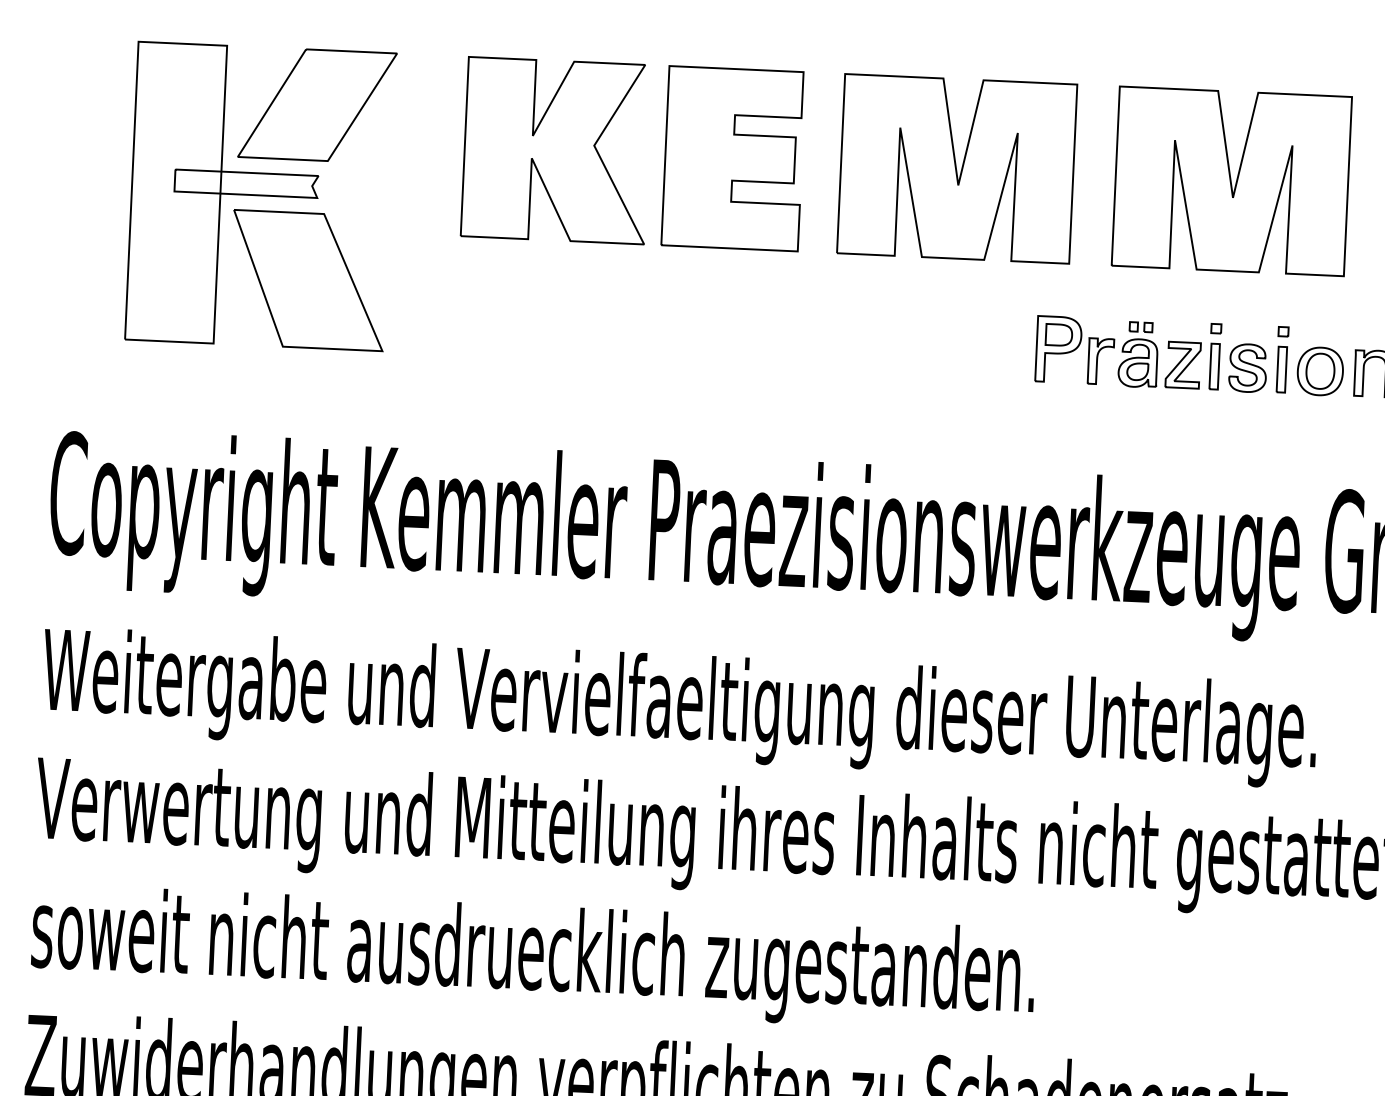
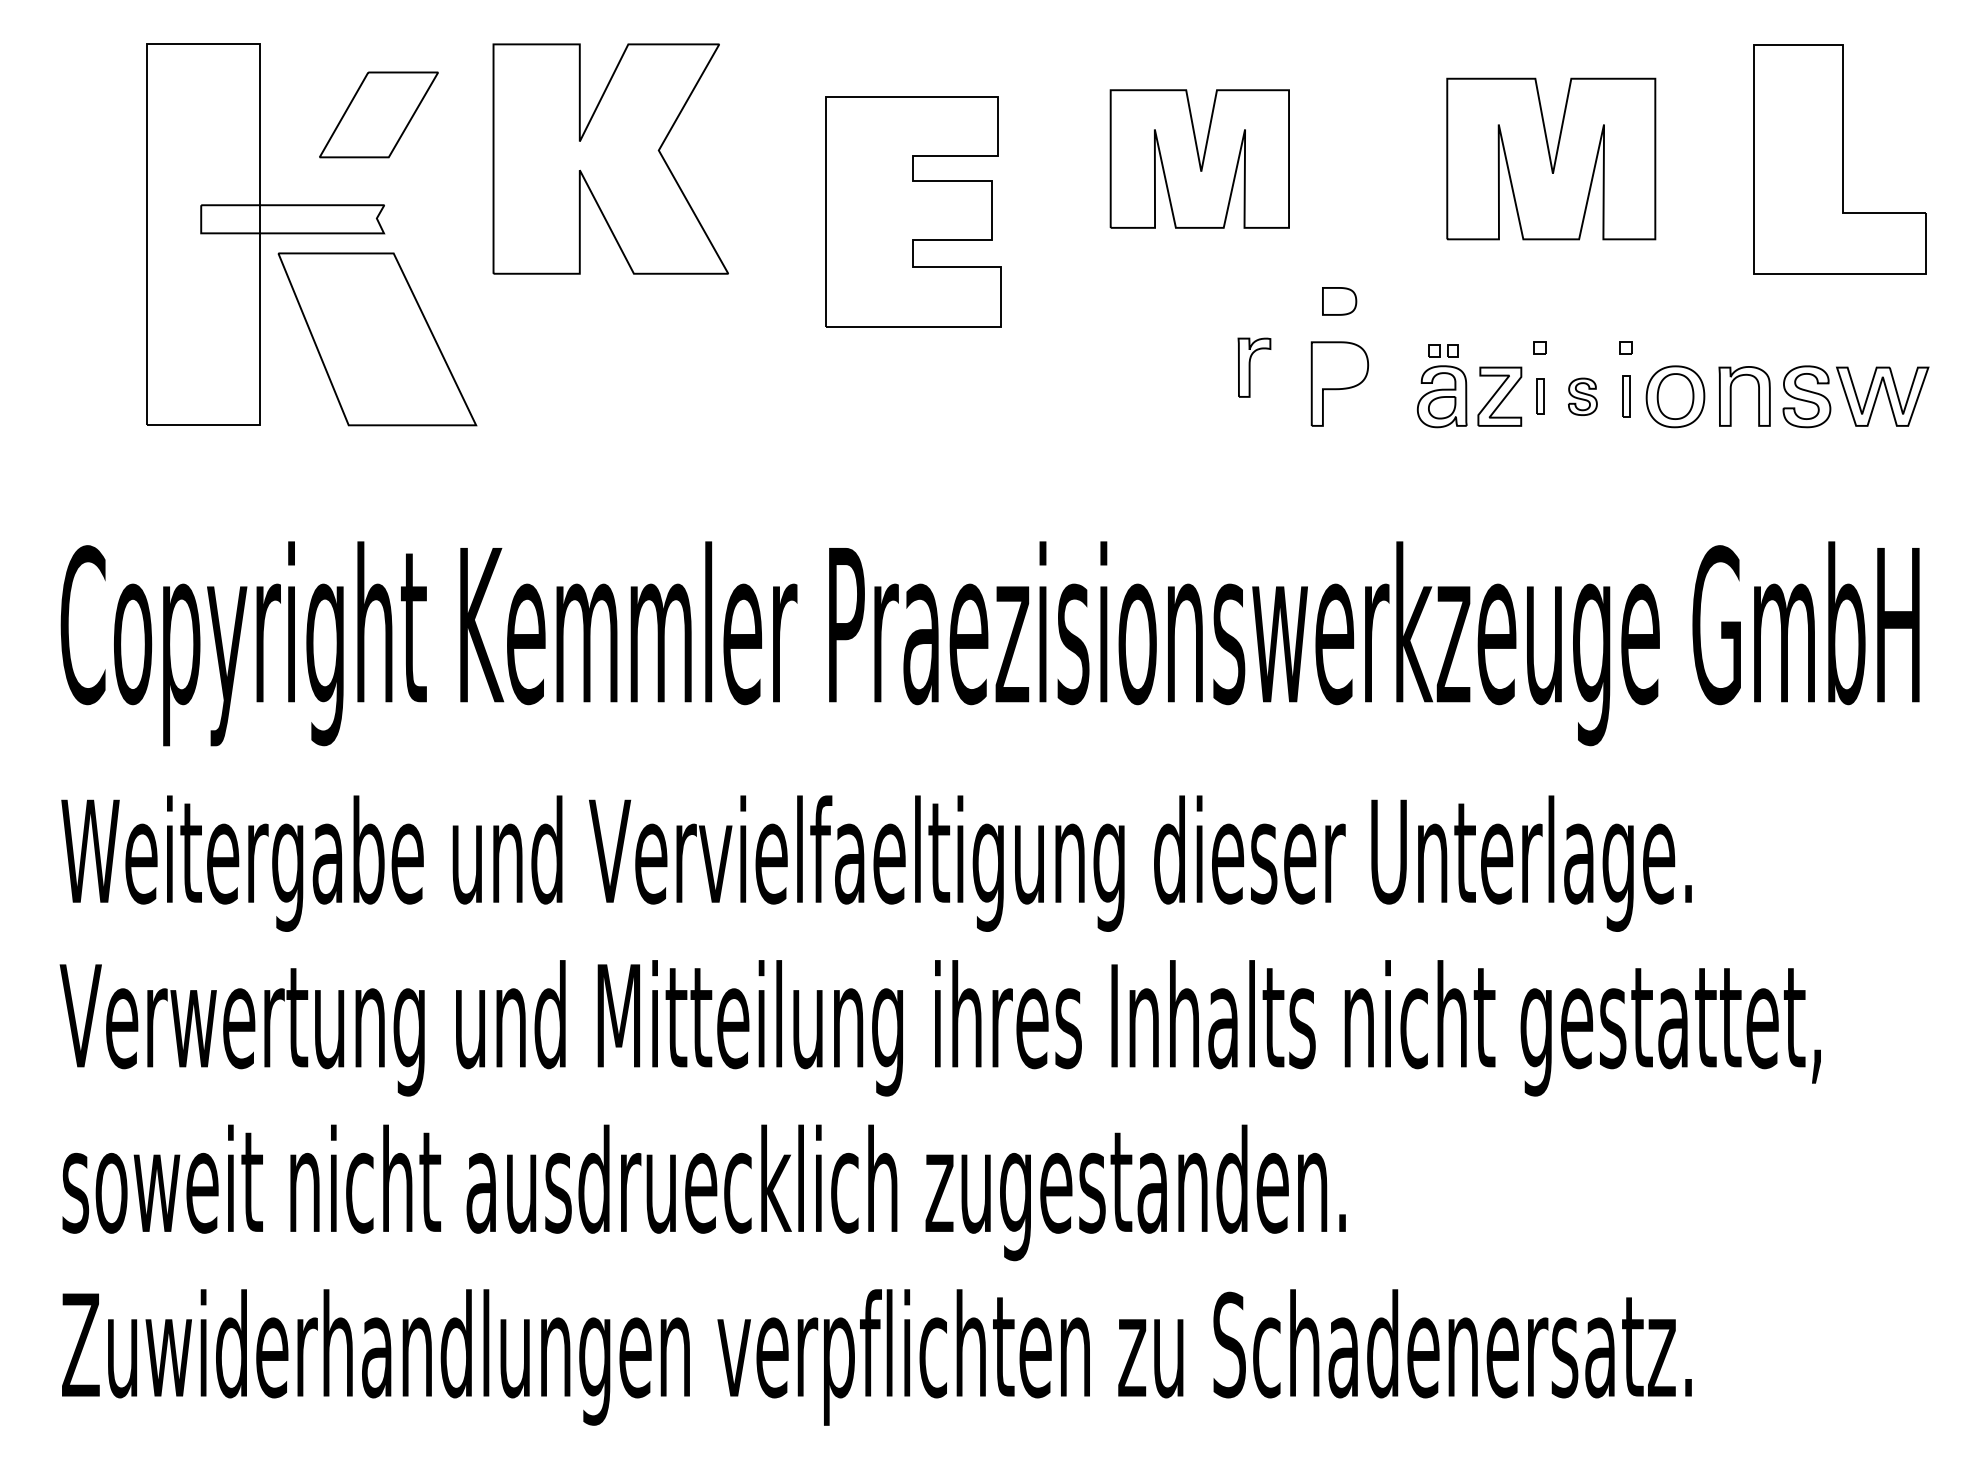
part: (317, 104) -> (378, 114), size x0.6
part: (556, 150) -> (610, 158), moved
part: (733, 158) -> (913, 211), moved
part: (956, 168) -> (1199, 158), size x0.6
part: (1231, 180) -> (1550, 158), size x0.7
part: (1059, 335) -> (1339, 301), moved
part: (1100, 361) -> (1254, 367), moved
part: (1214, 366) -> (1540, 396), size x0.6
part: (1247, 367) -> (1582, 396), size x0.6
part: (1282, 369) -> (1626, 396), size x0.7

